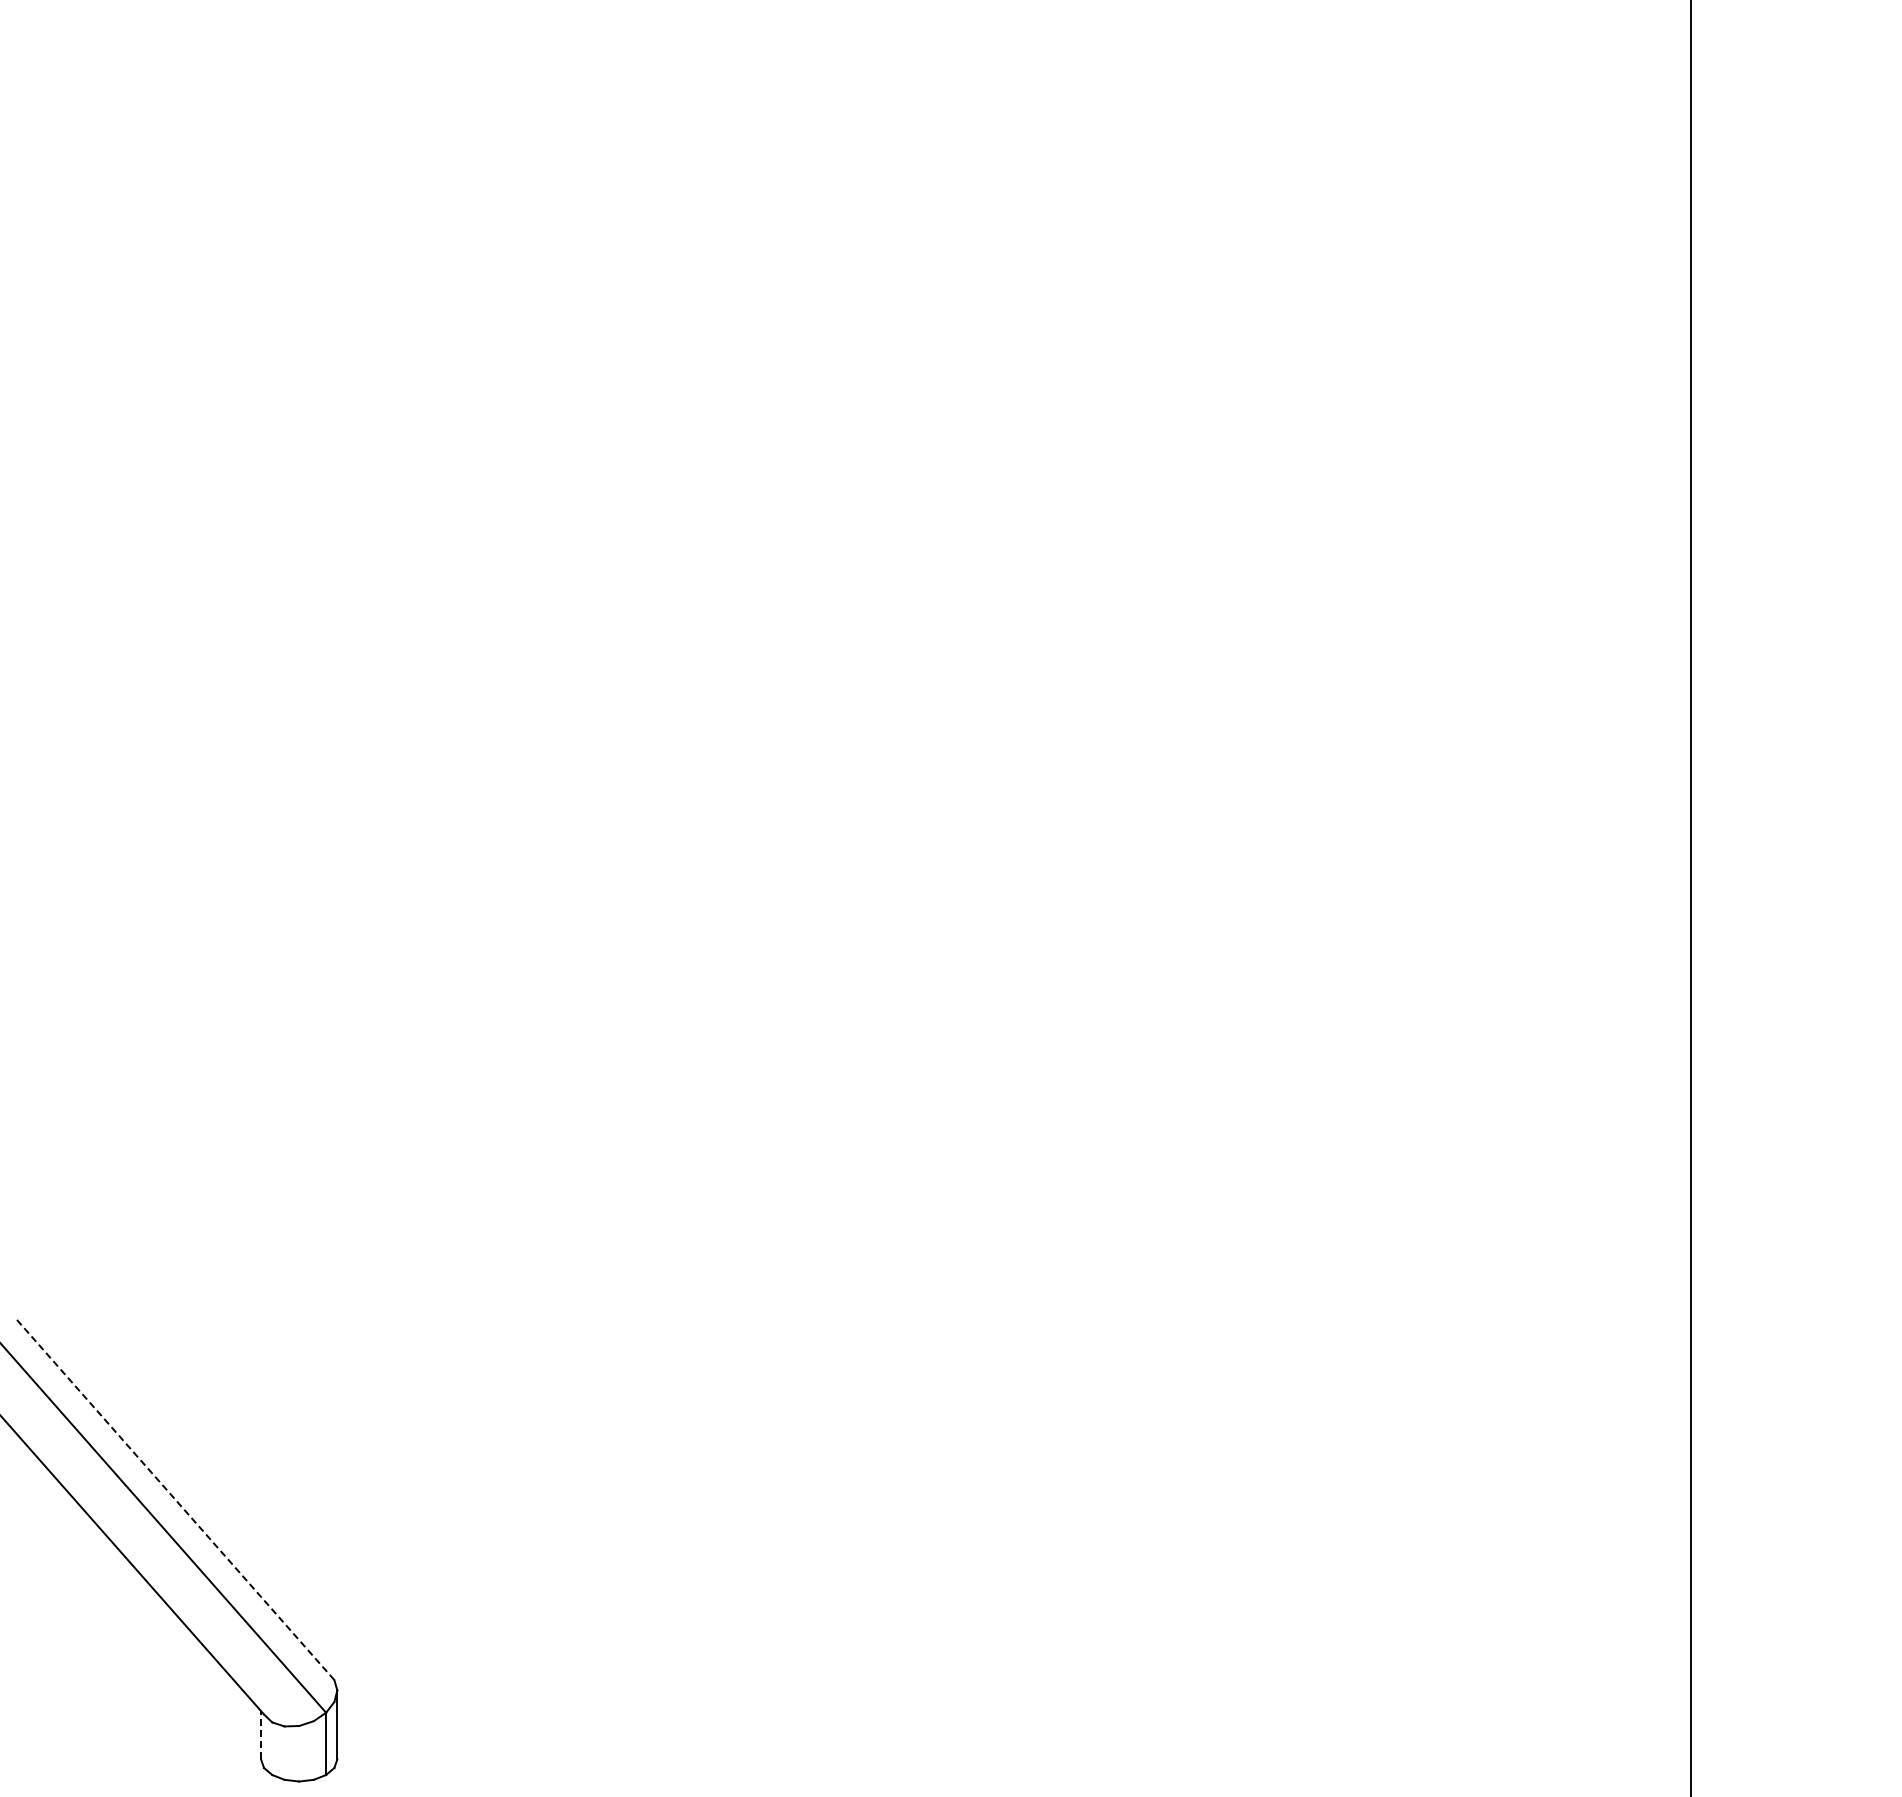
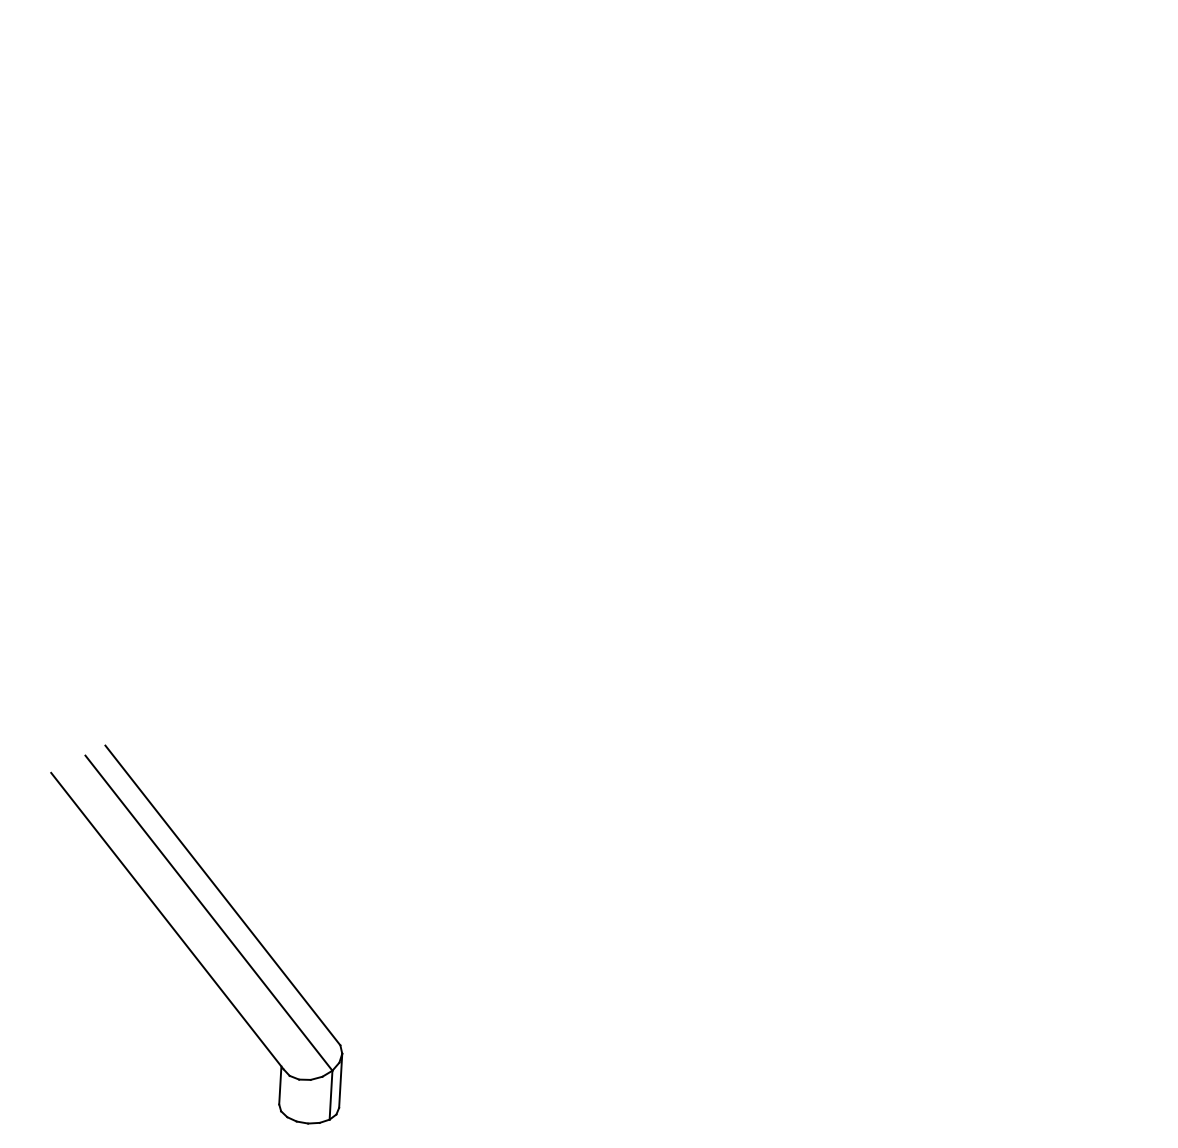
line: (174, 1498) -> (222, 895), dashed -> solid
line: (261, 1734) -> (280, 1084), dashed -> solid

